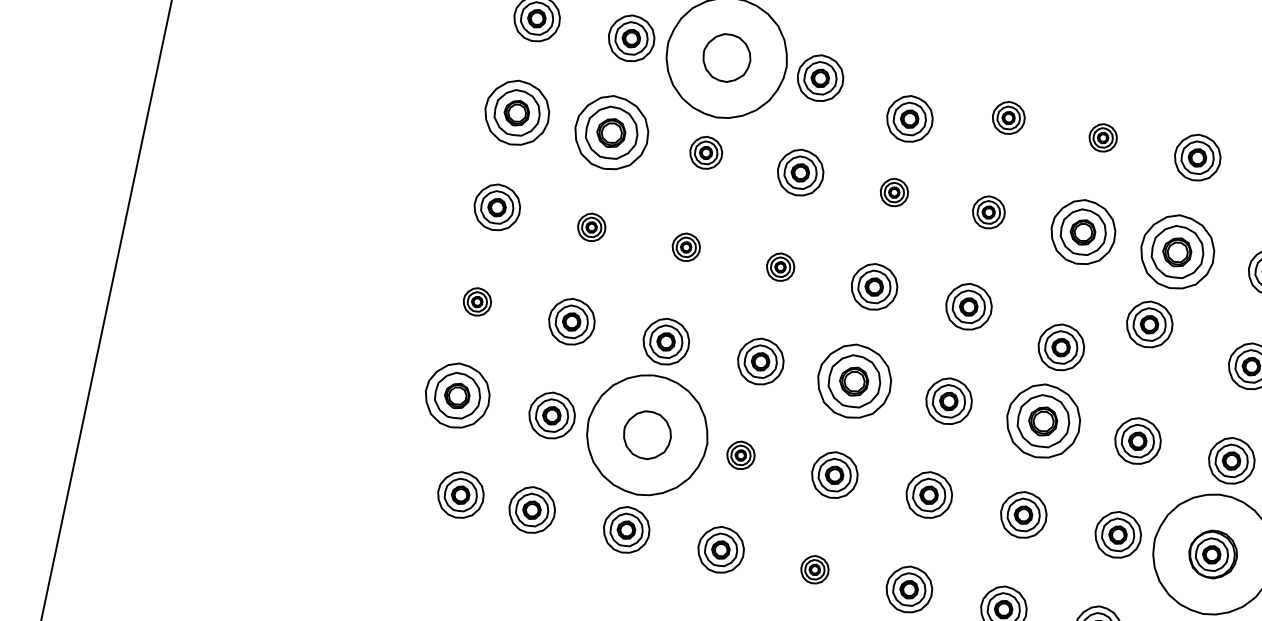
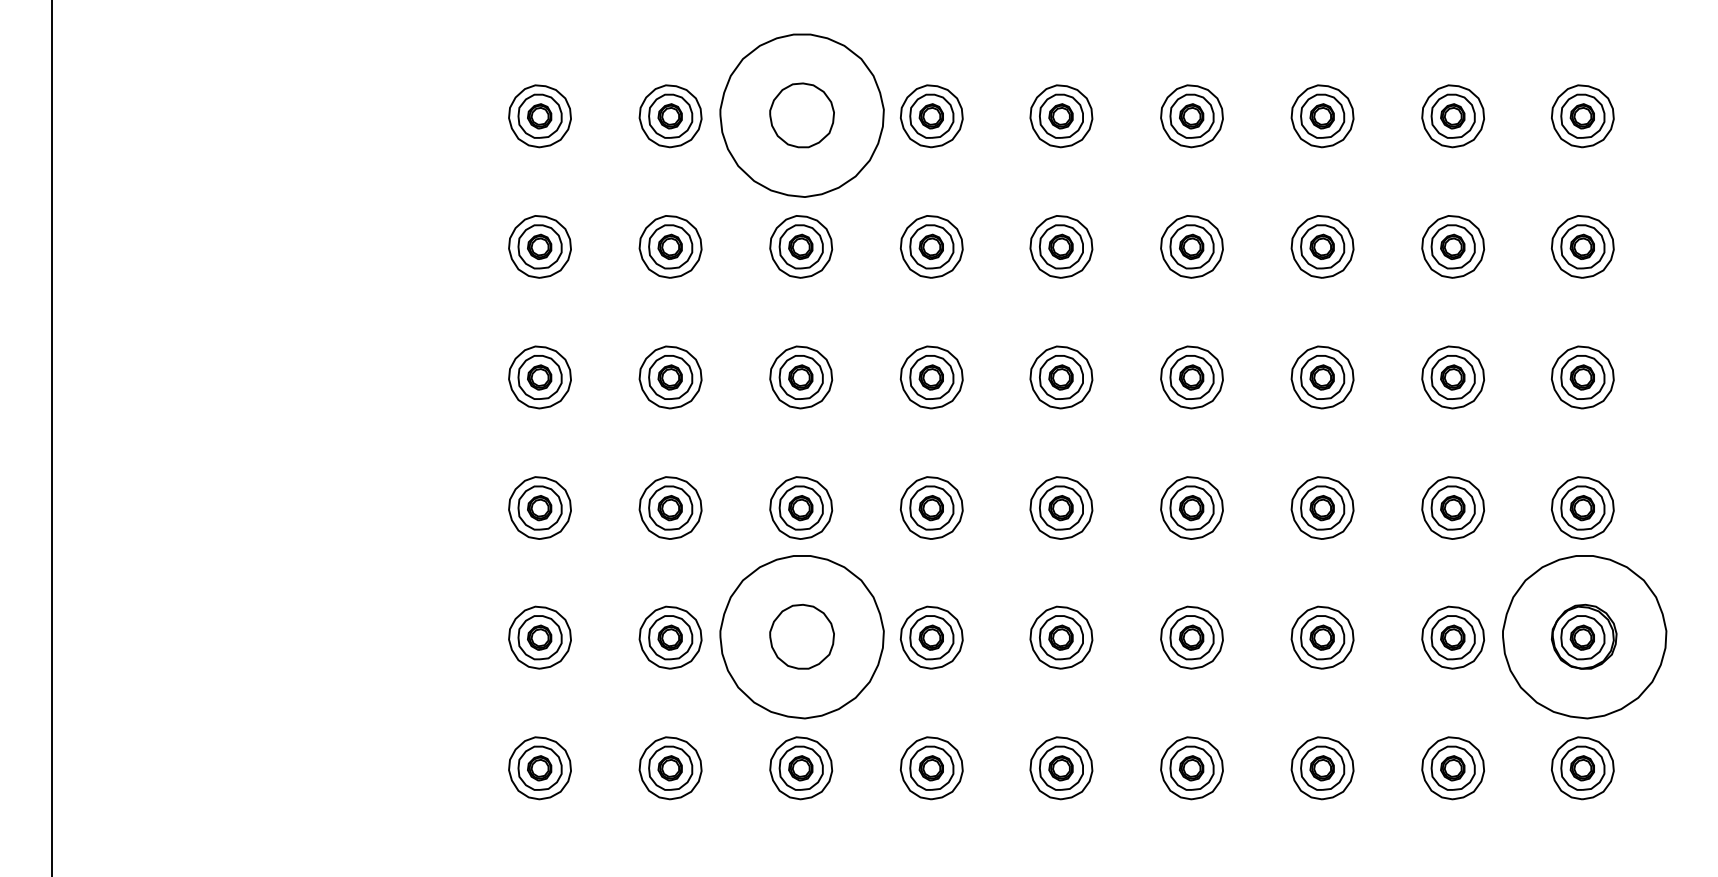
part: (516, 112) -> (539, 246), size x0.71
part: (1008, 118) -> (1191, 116), size x1.43
part: (909, 119) -> (1061, 116), moved
part: (611, 132) -> (670, 246), size x0.62
part: (1103, 138) -> (1322, 116), size x1.67
part: (706, 152) -> (801, 246), size x1.43
part: (894, 192) -> (1061, 246), size x1.67
part: (988, 212) -> (1191, 246), size x1.43
part: (591, 227) -> (670, 377), size x1.67
part: (1083, 232) -> (1322, 246), size x0.71
part: (686, 247) -> (801, 377), size x1.67
part: (1178, 252) -> (1453, 246), size x0.62
part: (780, 267) -> (931, 377), size x1.67
part: (477, 301) -> (539, 507), size x1.67
part: (1149, 324) -> (1452, 377), moved
part: (1061, 347) -> (1322, 377), moved
part: (854, 381) -> (1061, 507), size x0.62
part: (457, 395) -> (539, 637), size x0.71
part: (1043, 420) -> (1322, 507), size x0.62
part: (740, 455) -> (931, 637), size x1.67
part: (460, 495) -> (539, 768), moved
part: (814, 569) -> (1061, 768), size x1.67

